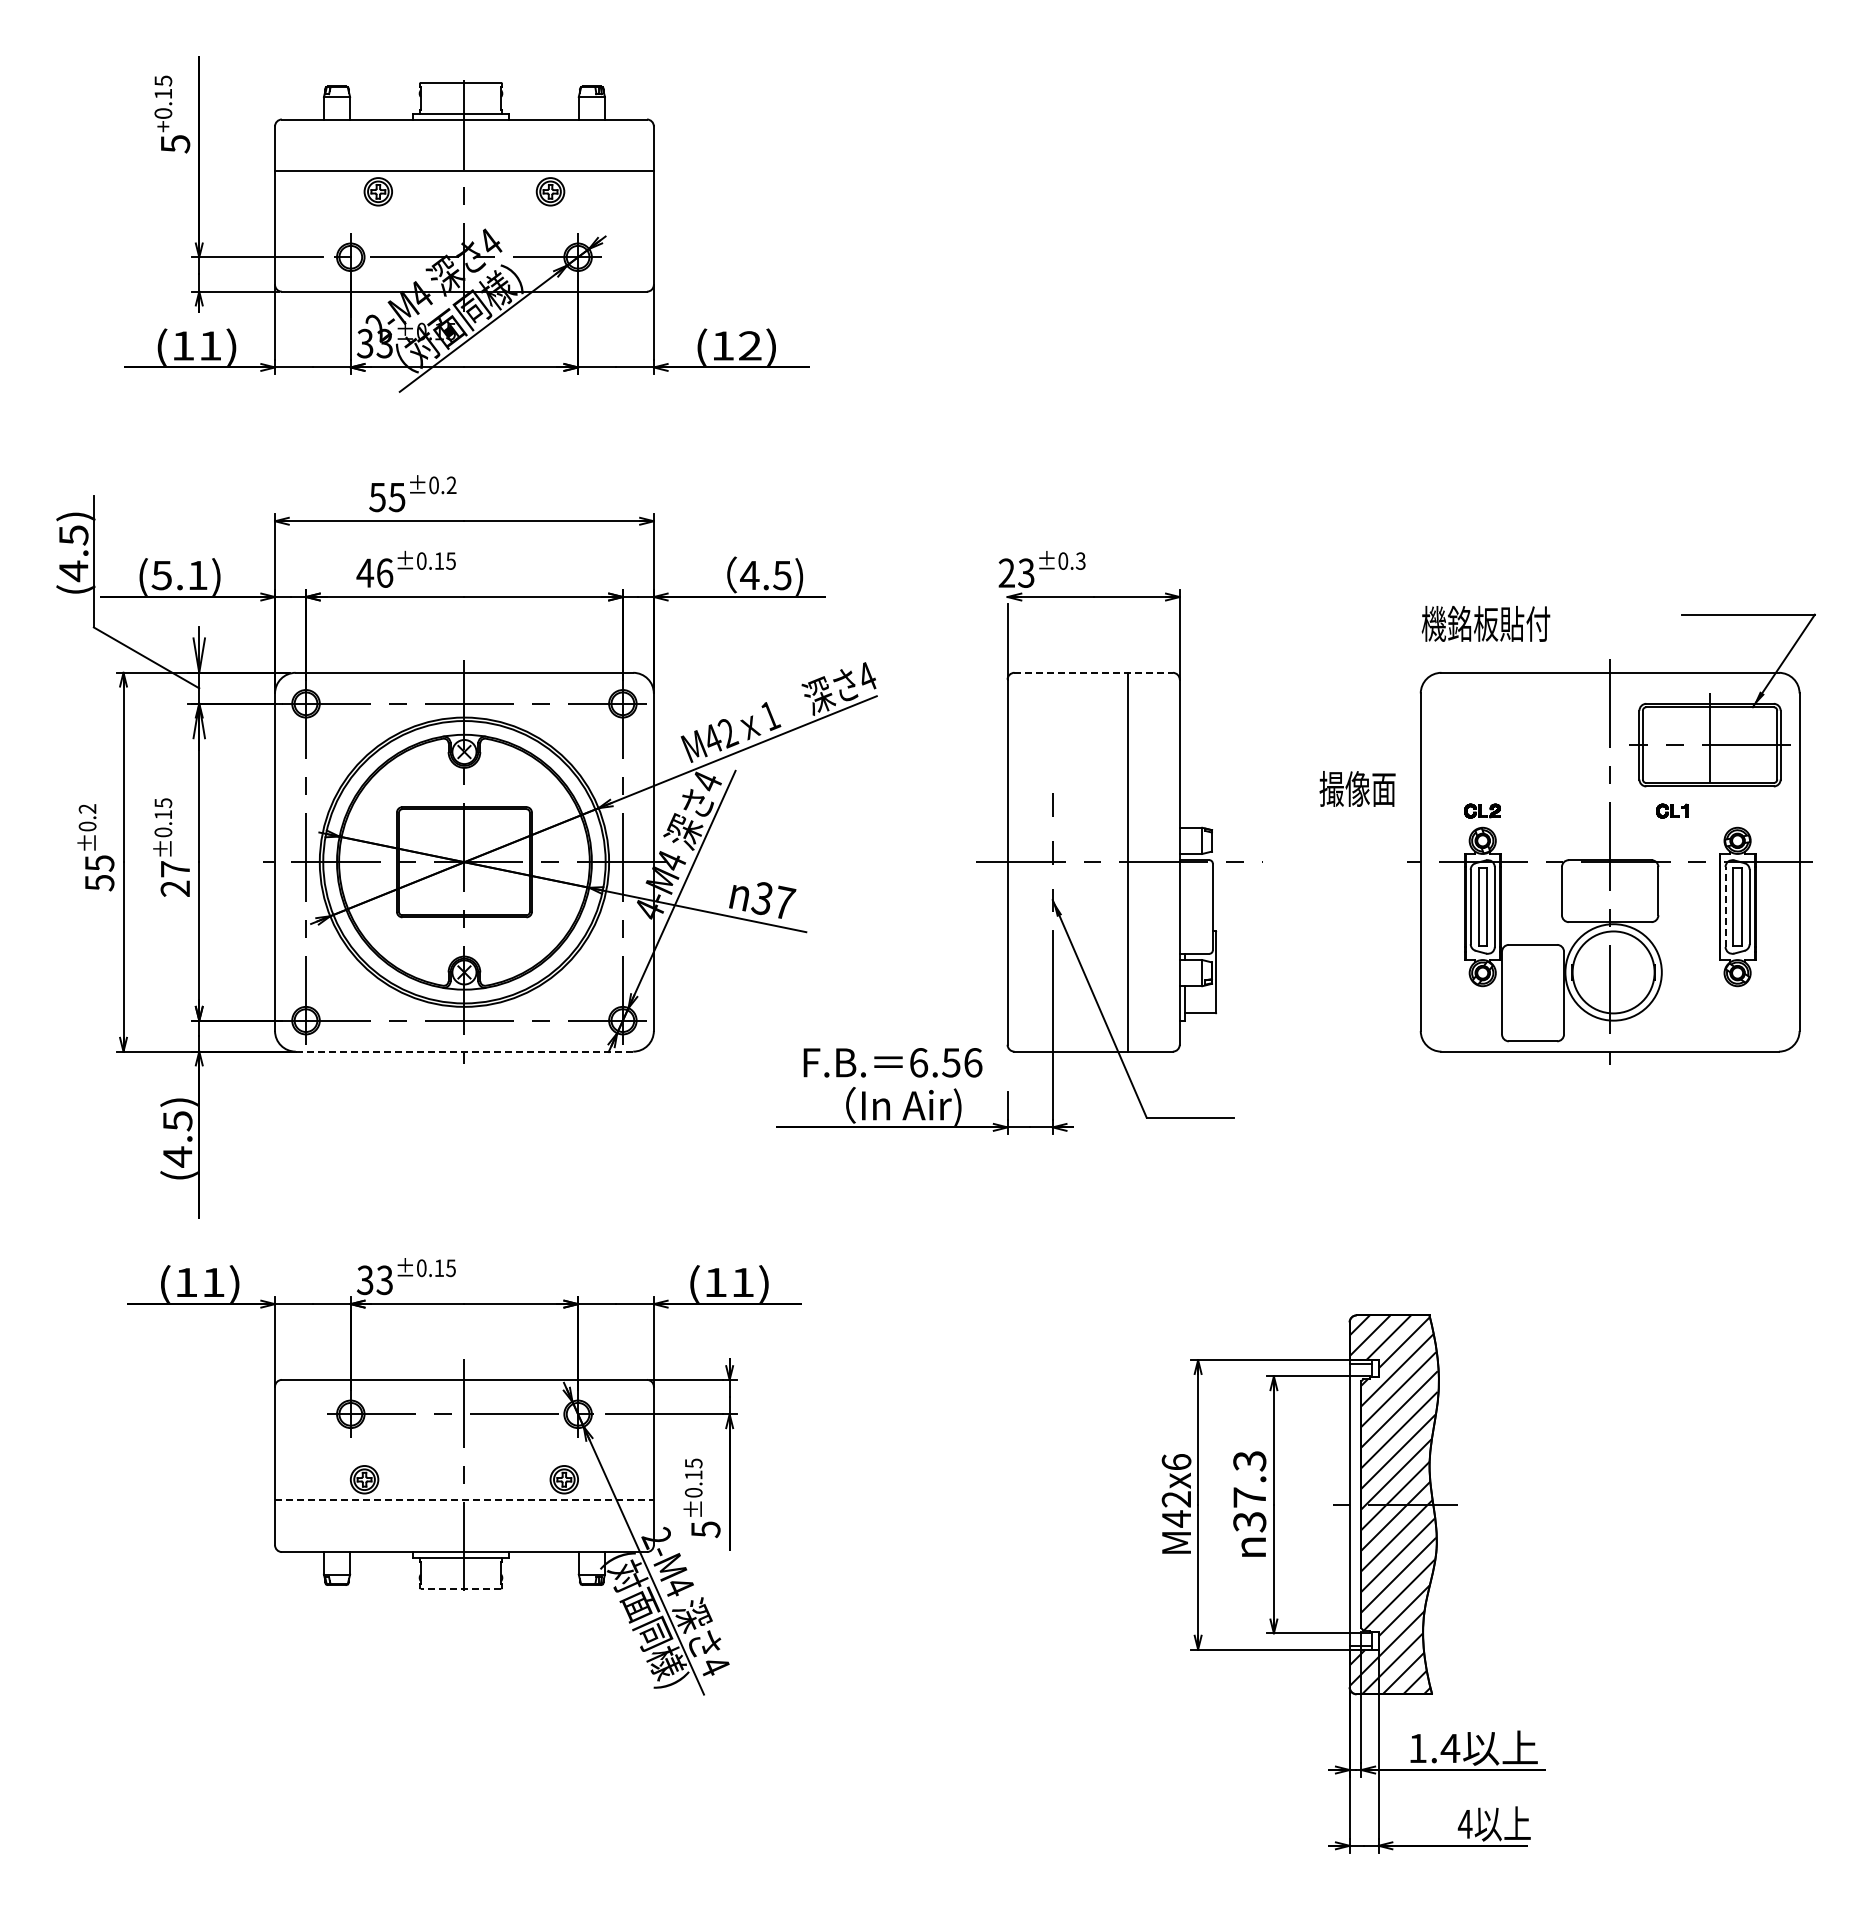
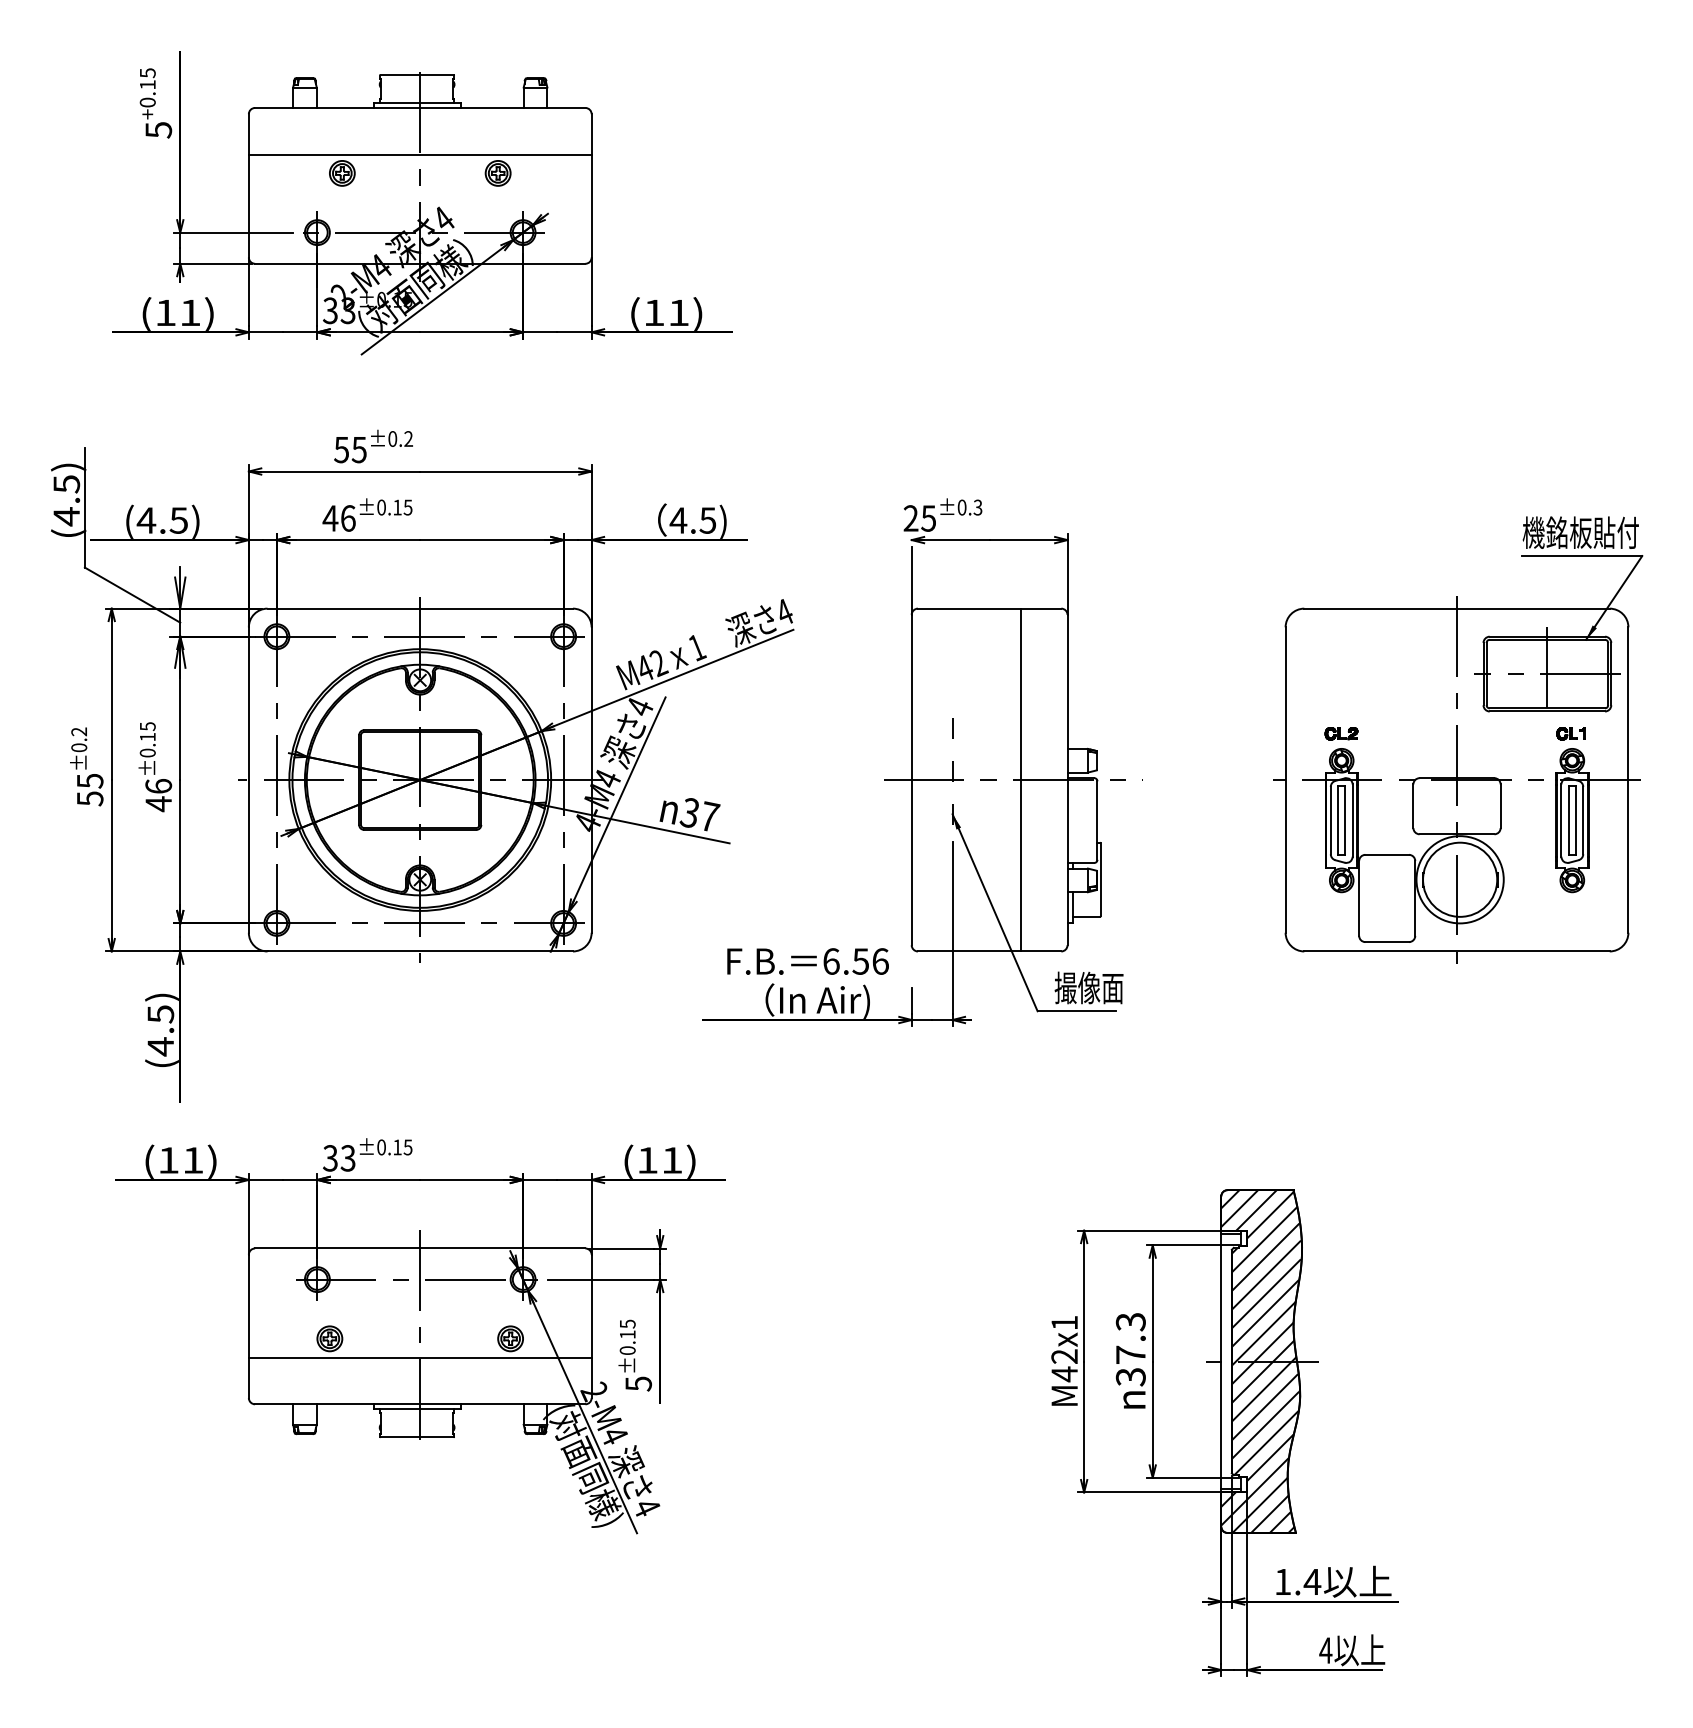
text: (750, 345) -> (679, 312), (12) -> (11)
text: (1026, 572) -> (928, 517), 23 -> 25
text: (179, 575) -> (162, 520), (5.1) -> (4.5)
text: (1485, 623) -> (1580, 532), moved
line: (1094, 672) -> (990, 608), dashed -> solid
text: (1357, 788) -> (1089, 987), moved
part: (1672, 810) -> (1571, 733), moved
text: (175, 879) -> (158, 795), 27 -> 46
line: (1725, 907) -> (1561, 821), dashed -> solid
line: (464, 1051) -> (420, 951), dashed -> solid
text: (1176, 1461) -> (1064, 1322), M42x6 -> M42x1
line: (464, 1500) -> (420, 1357), dashed -> solid
line: (460, 1588) -> (416, 1437), dashed -> solid

